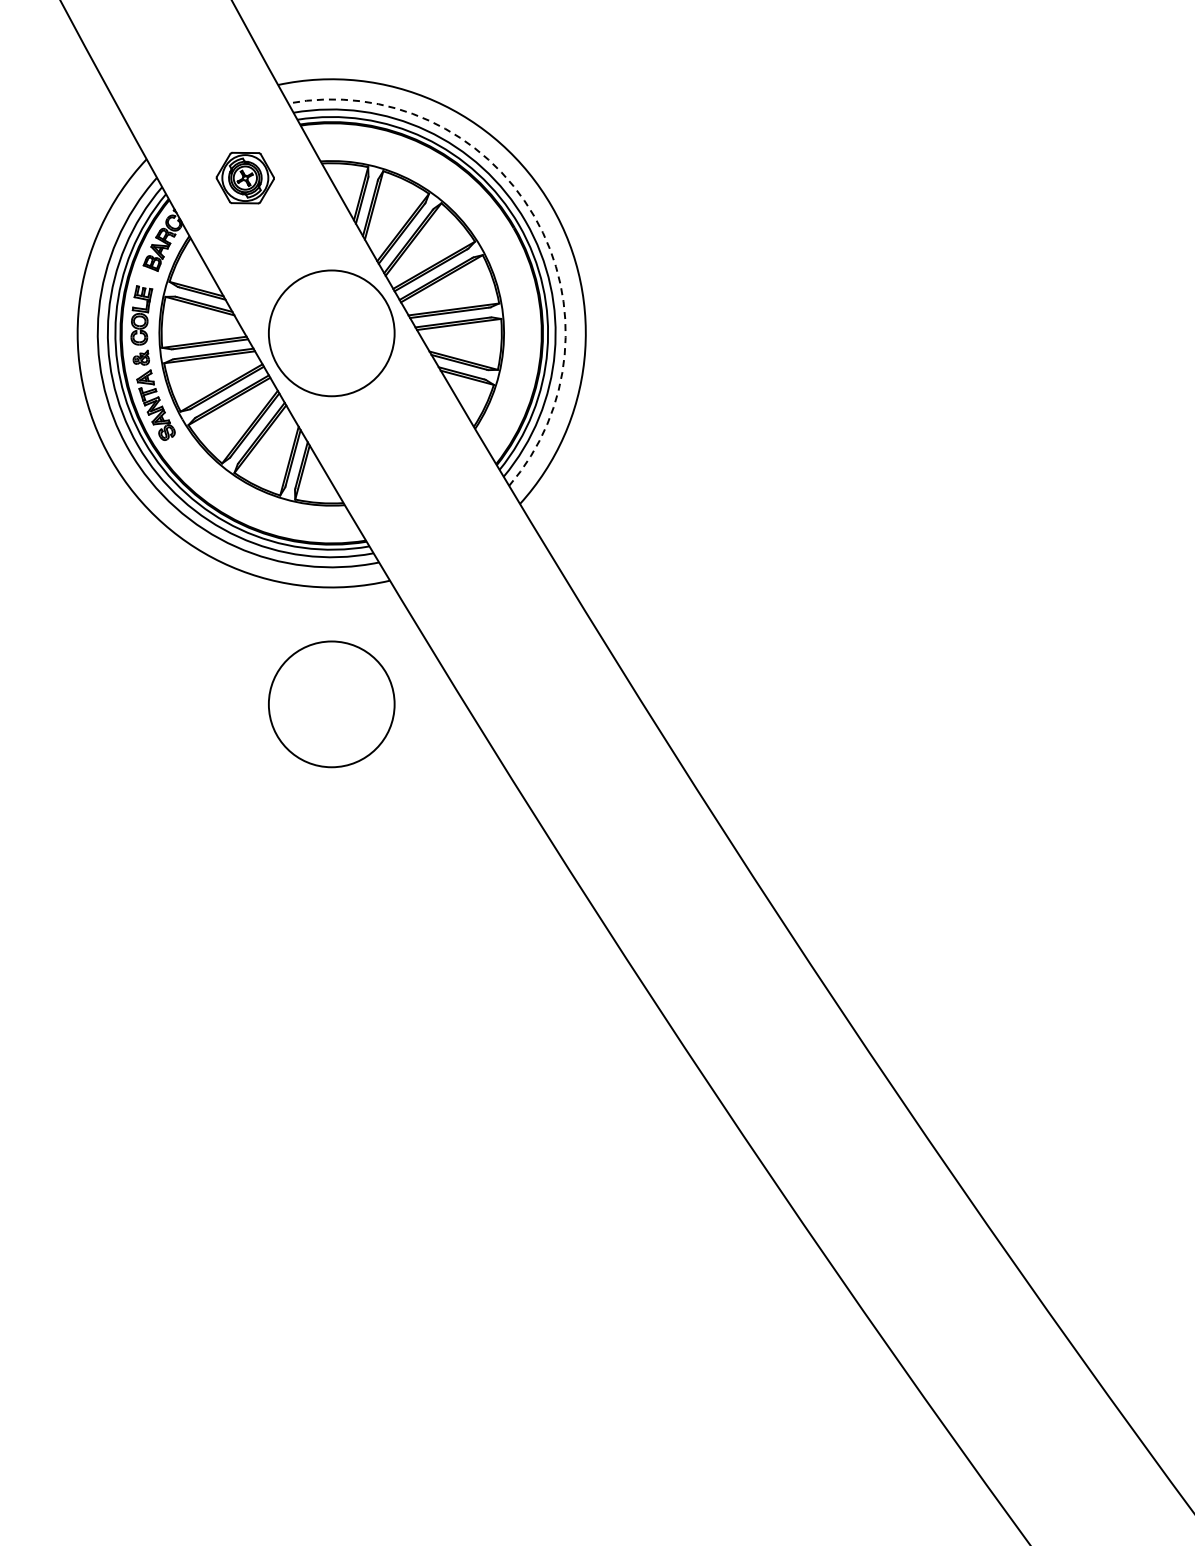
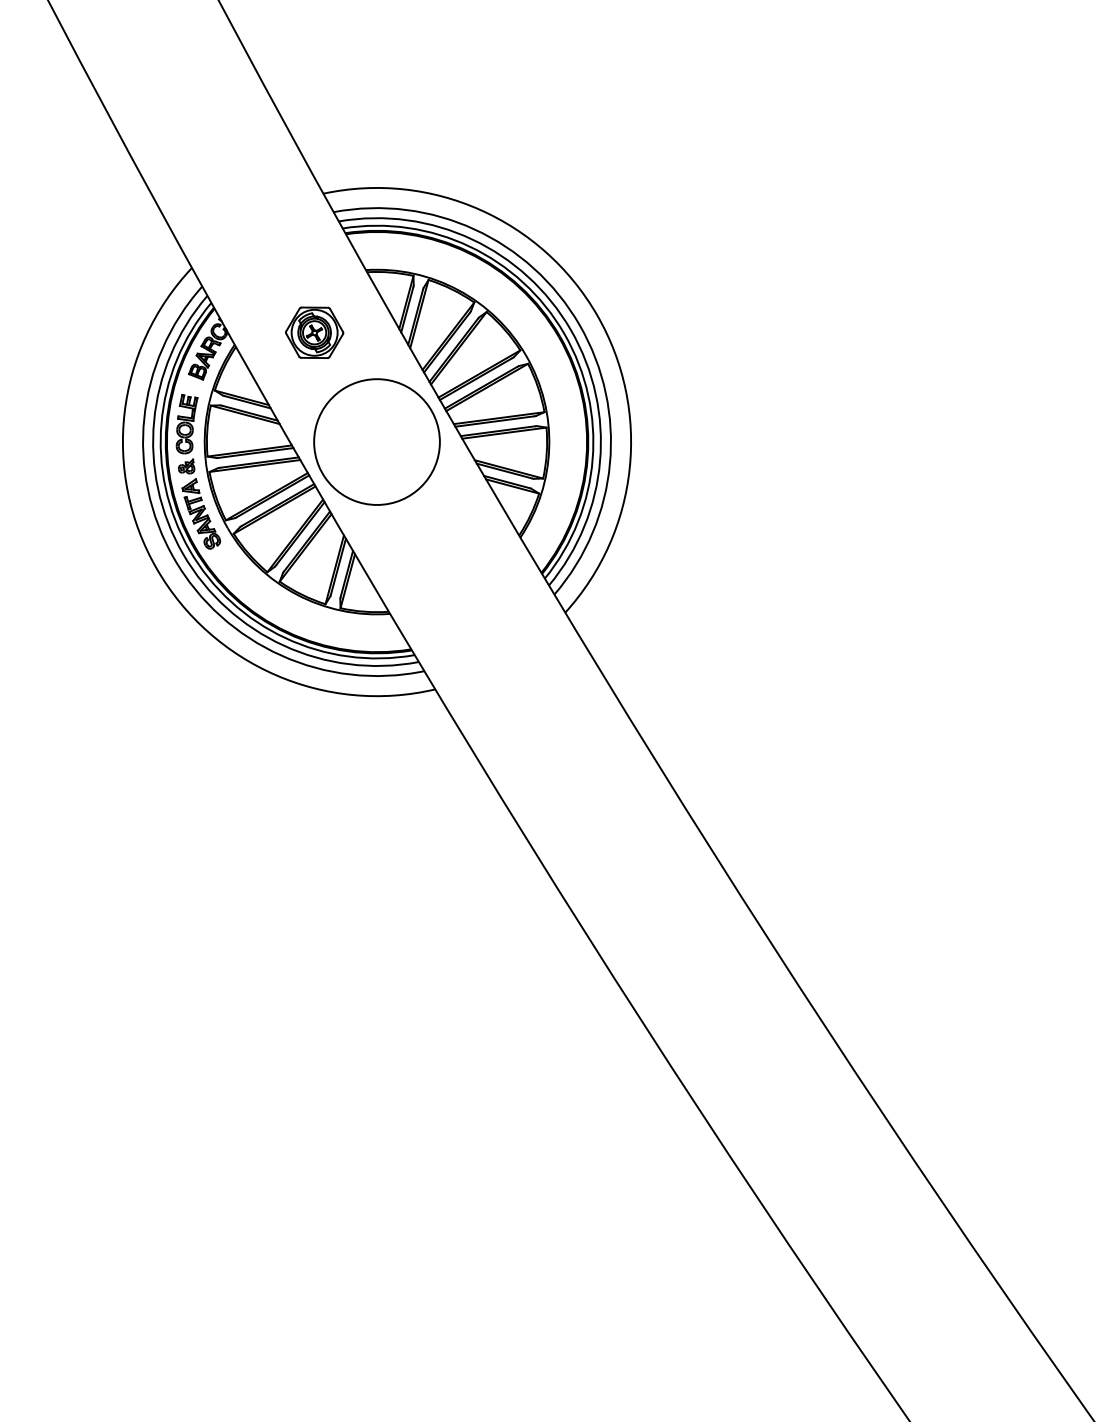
part: (244, 177) -> (313, 332), moved
arc: (534, 216) -> (579, 325), dashed -> solid
circle: (331, 704) -> (376, 813), removed

